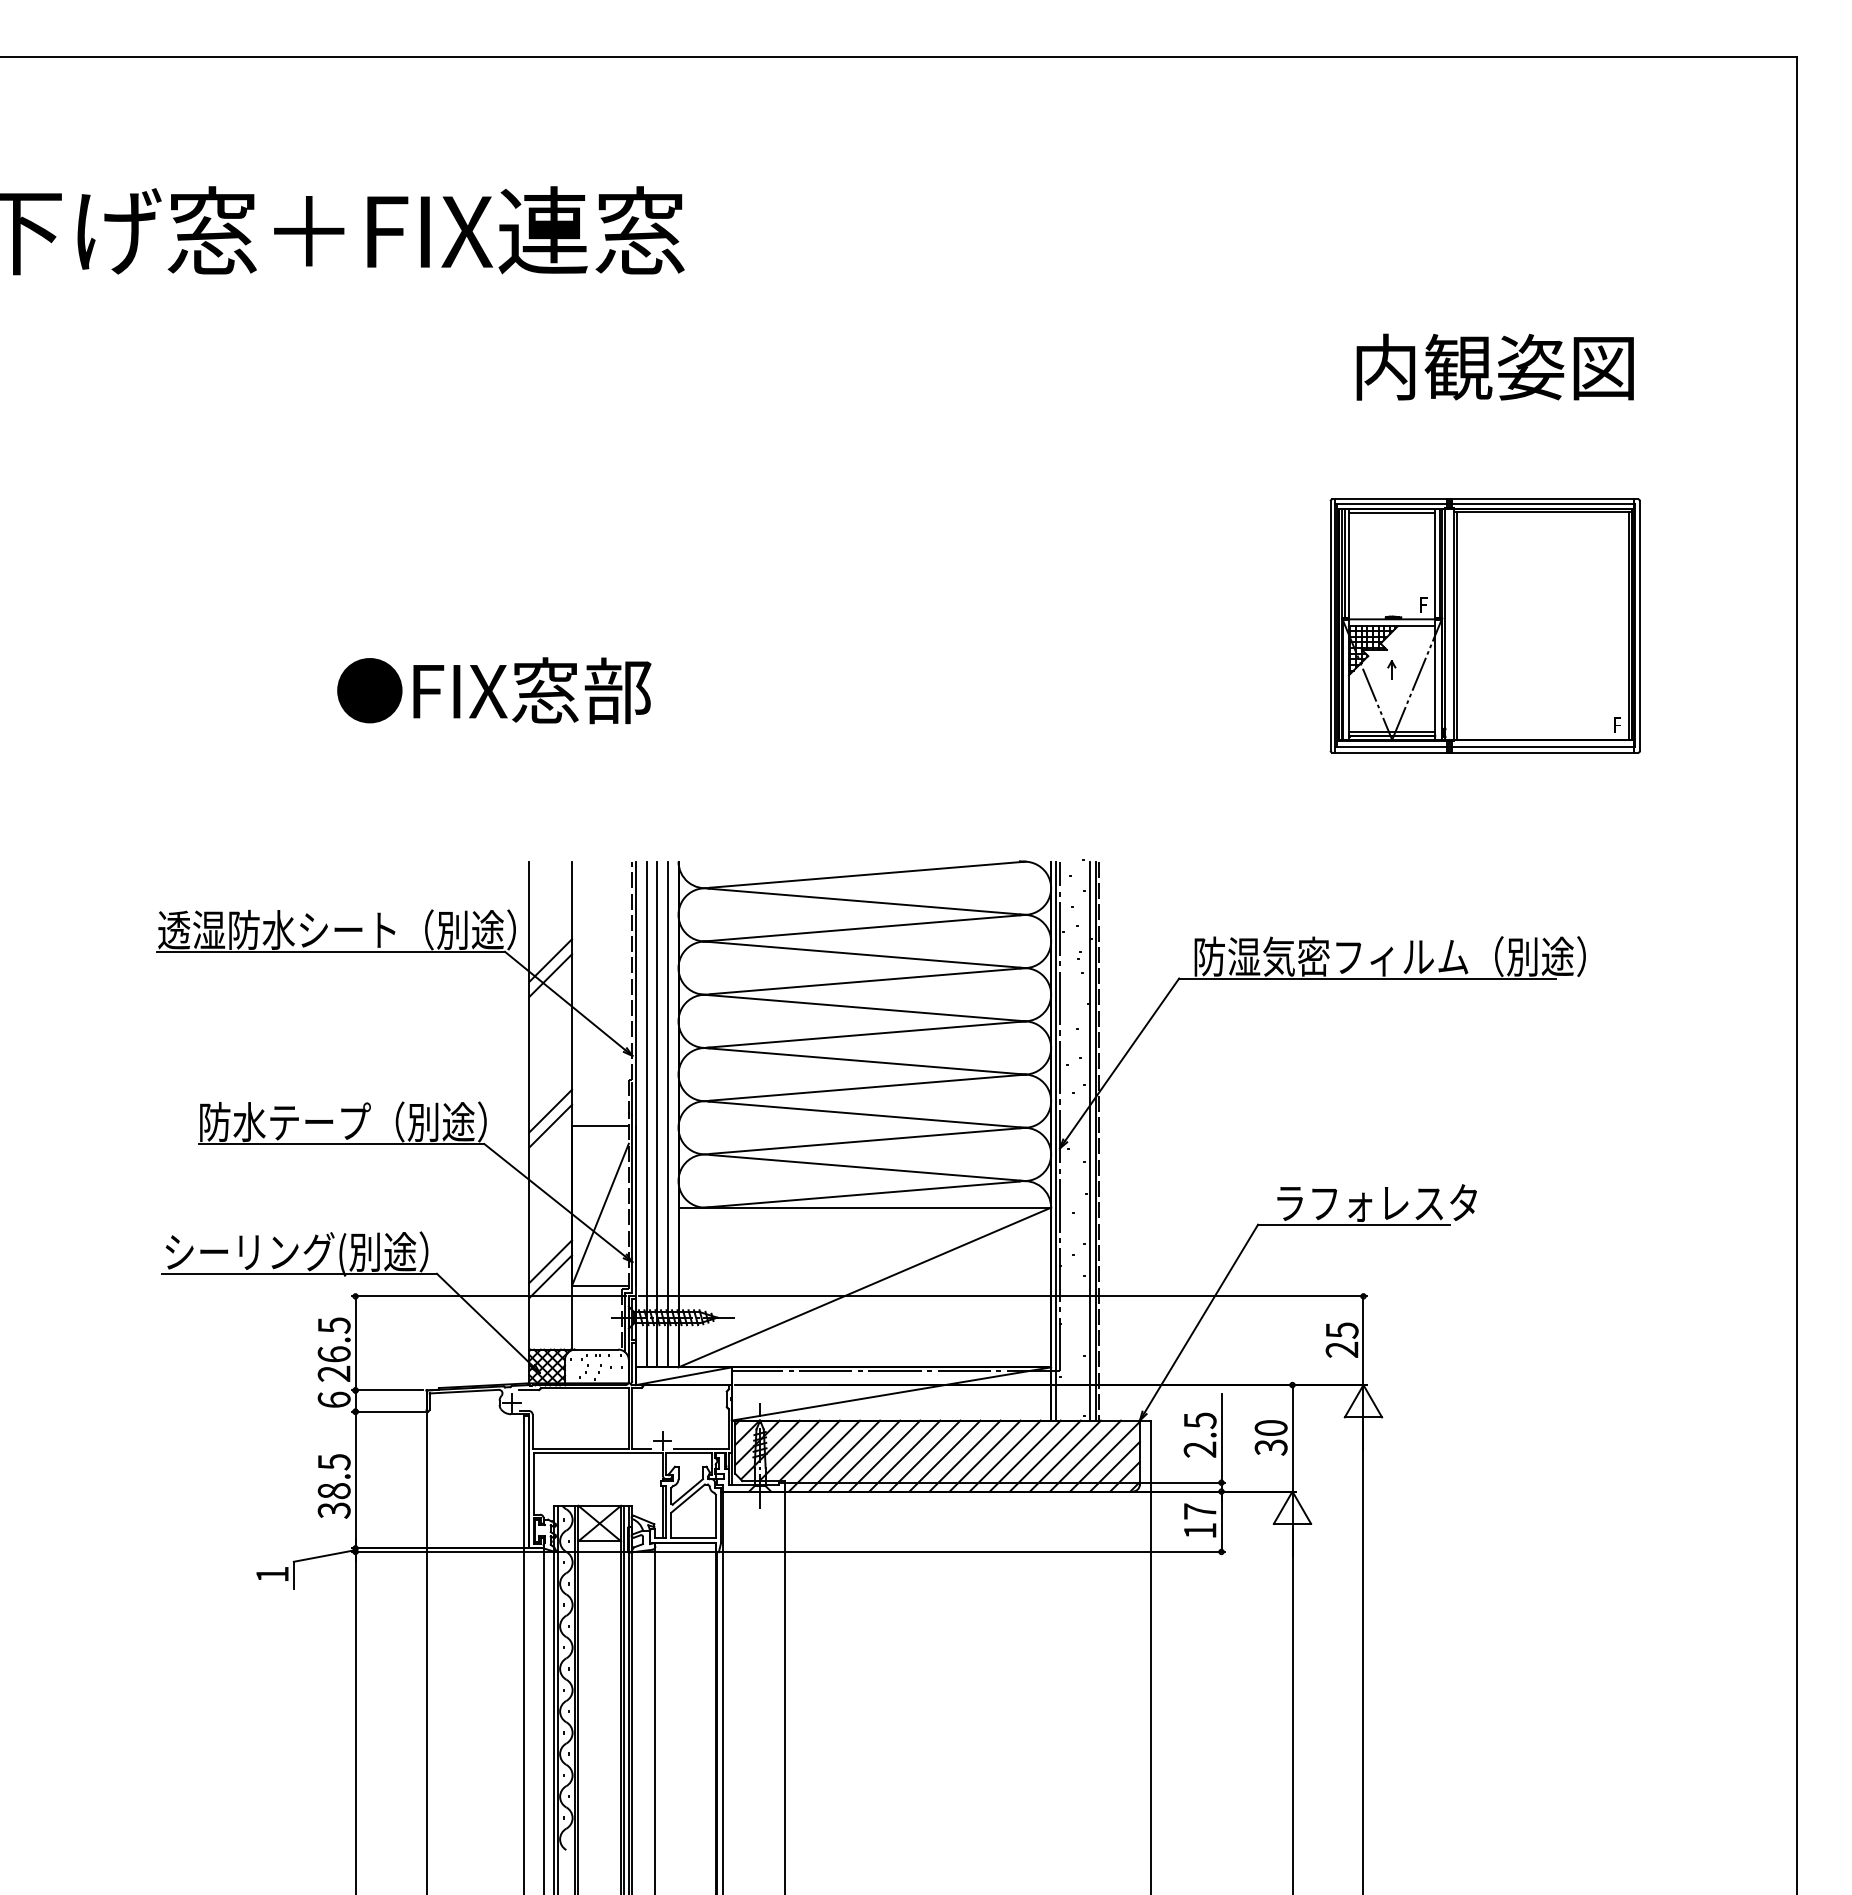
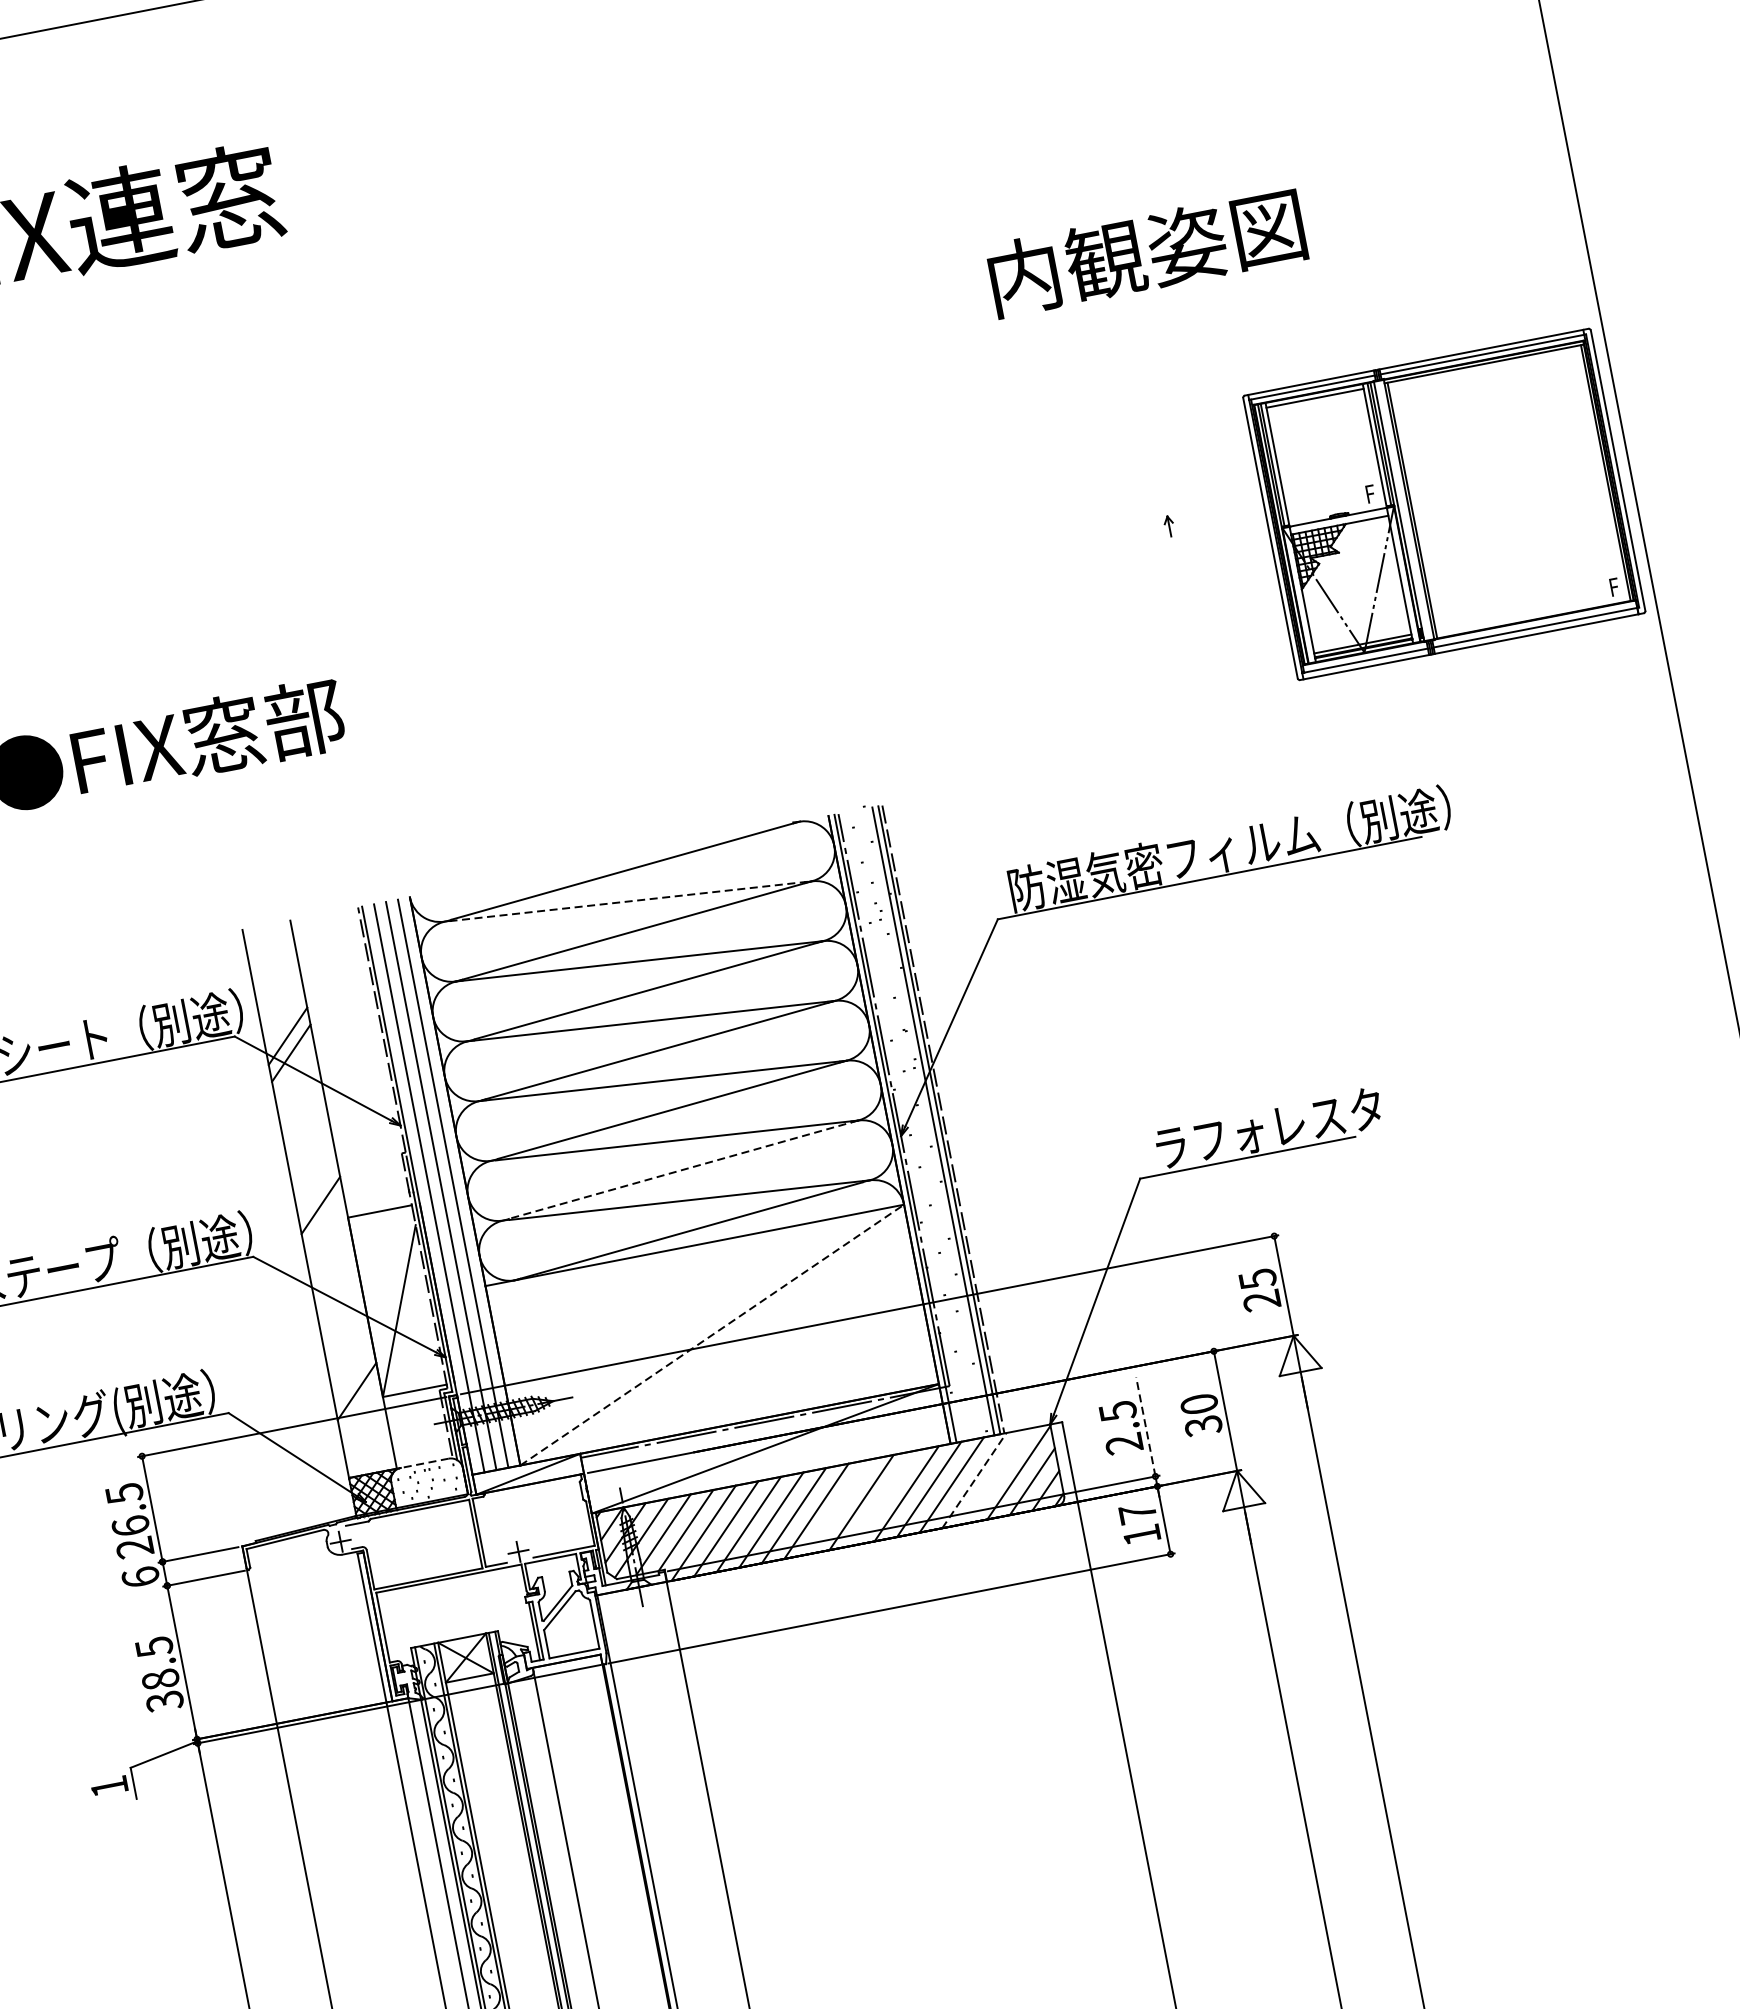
text: (1494, 366) -> (1145, 251), moved
part: (1484, 625) -> (1443, 504), moved
line: (867, 901) -> (630, 900), solid -> dashed
line: (550, 1125) -> (323, 1221), removed
line: (867, 1140) -> (683, 1169), solid -> dashed
line: (550, 1261) -> (353, 1374), removed
line: (864, 1287) -> (711, 1335), solid -> dashed
line: (596, 1349) -> (424, 1463), solid -> dashed
line: (1221, 1438) -> (1145, 1426), solid -> dashed
line: (944, 1455) -> (838, 1506), removed
line: (984, 1455) -> (883, 1497), removed
line: (1065, 1455) -> (974, 1479), solid -> dashed
line: (1085, 1455) -> (996, 1475), removed

